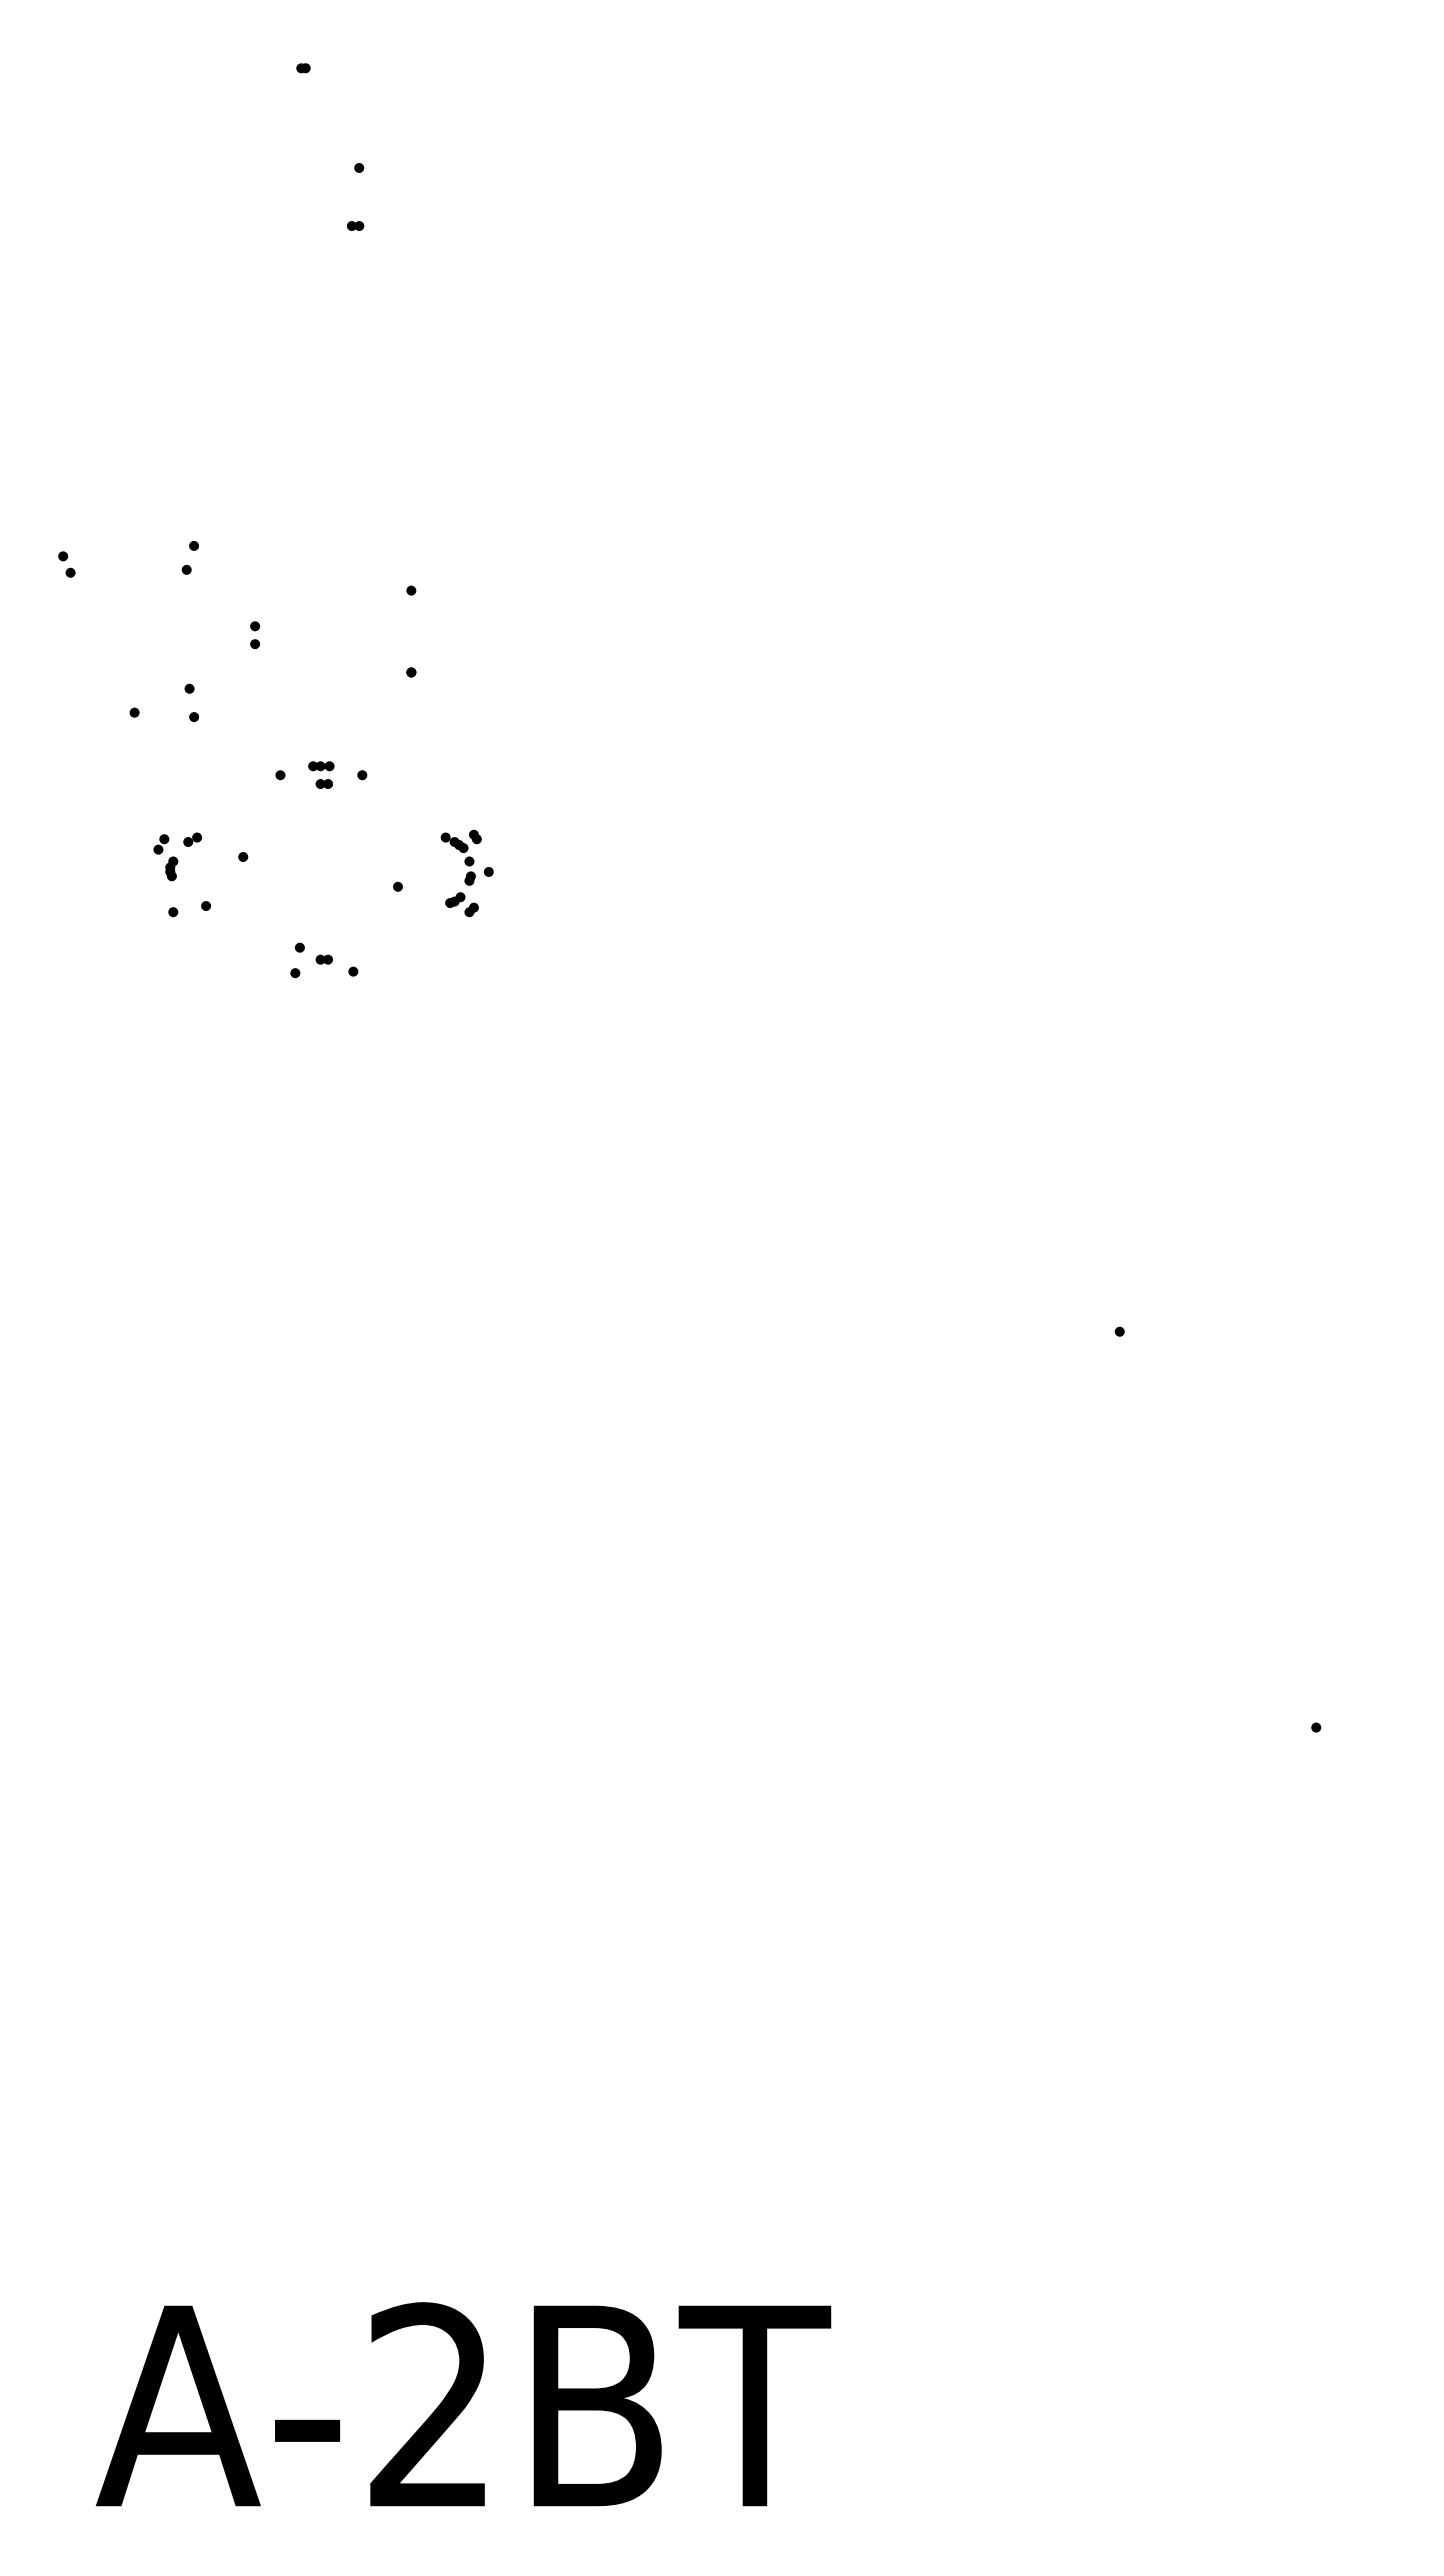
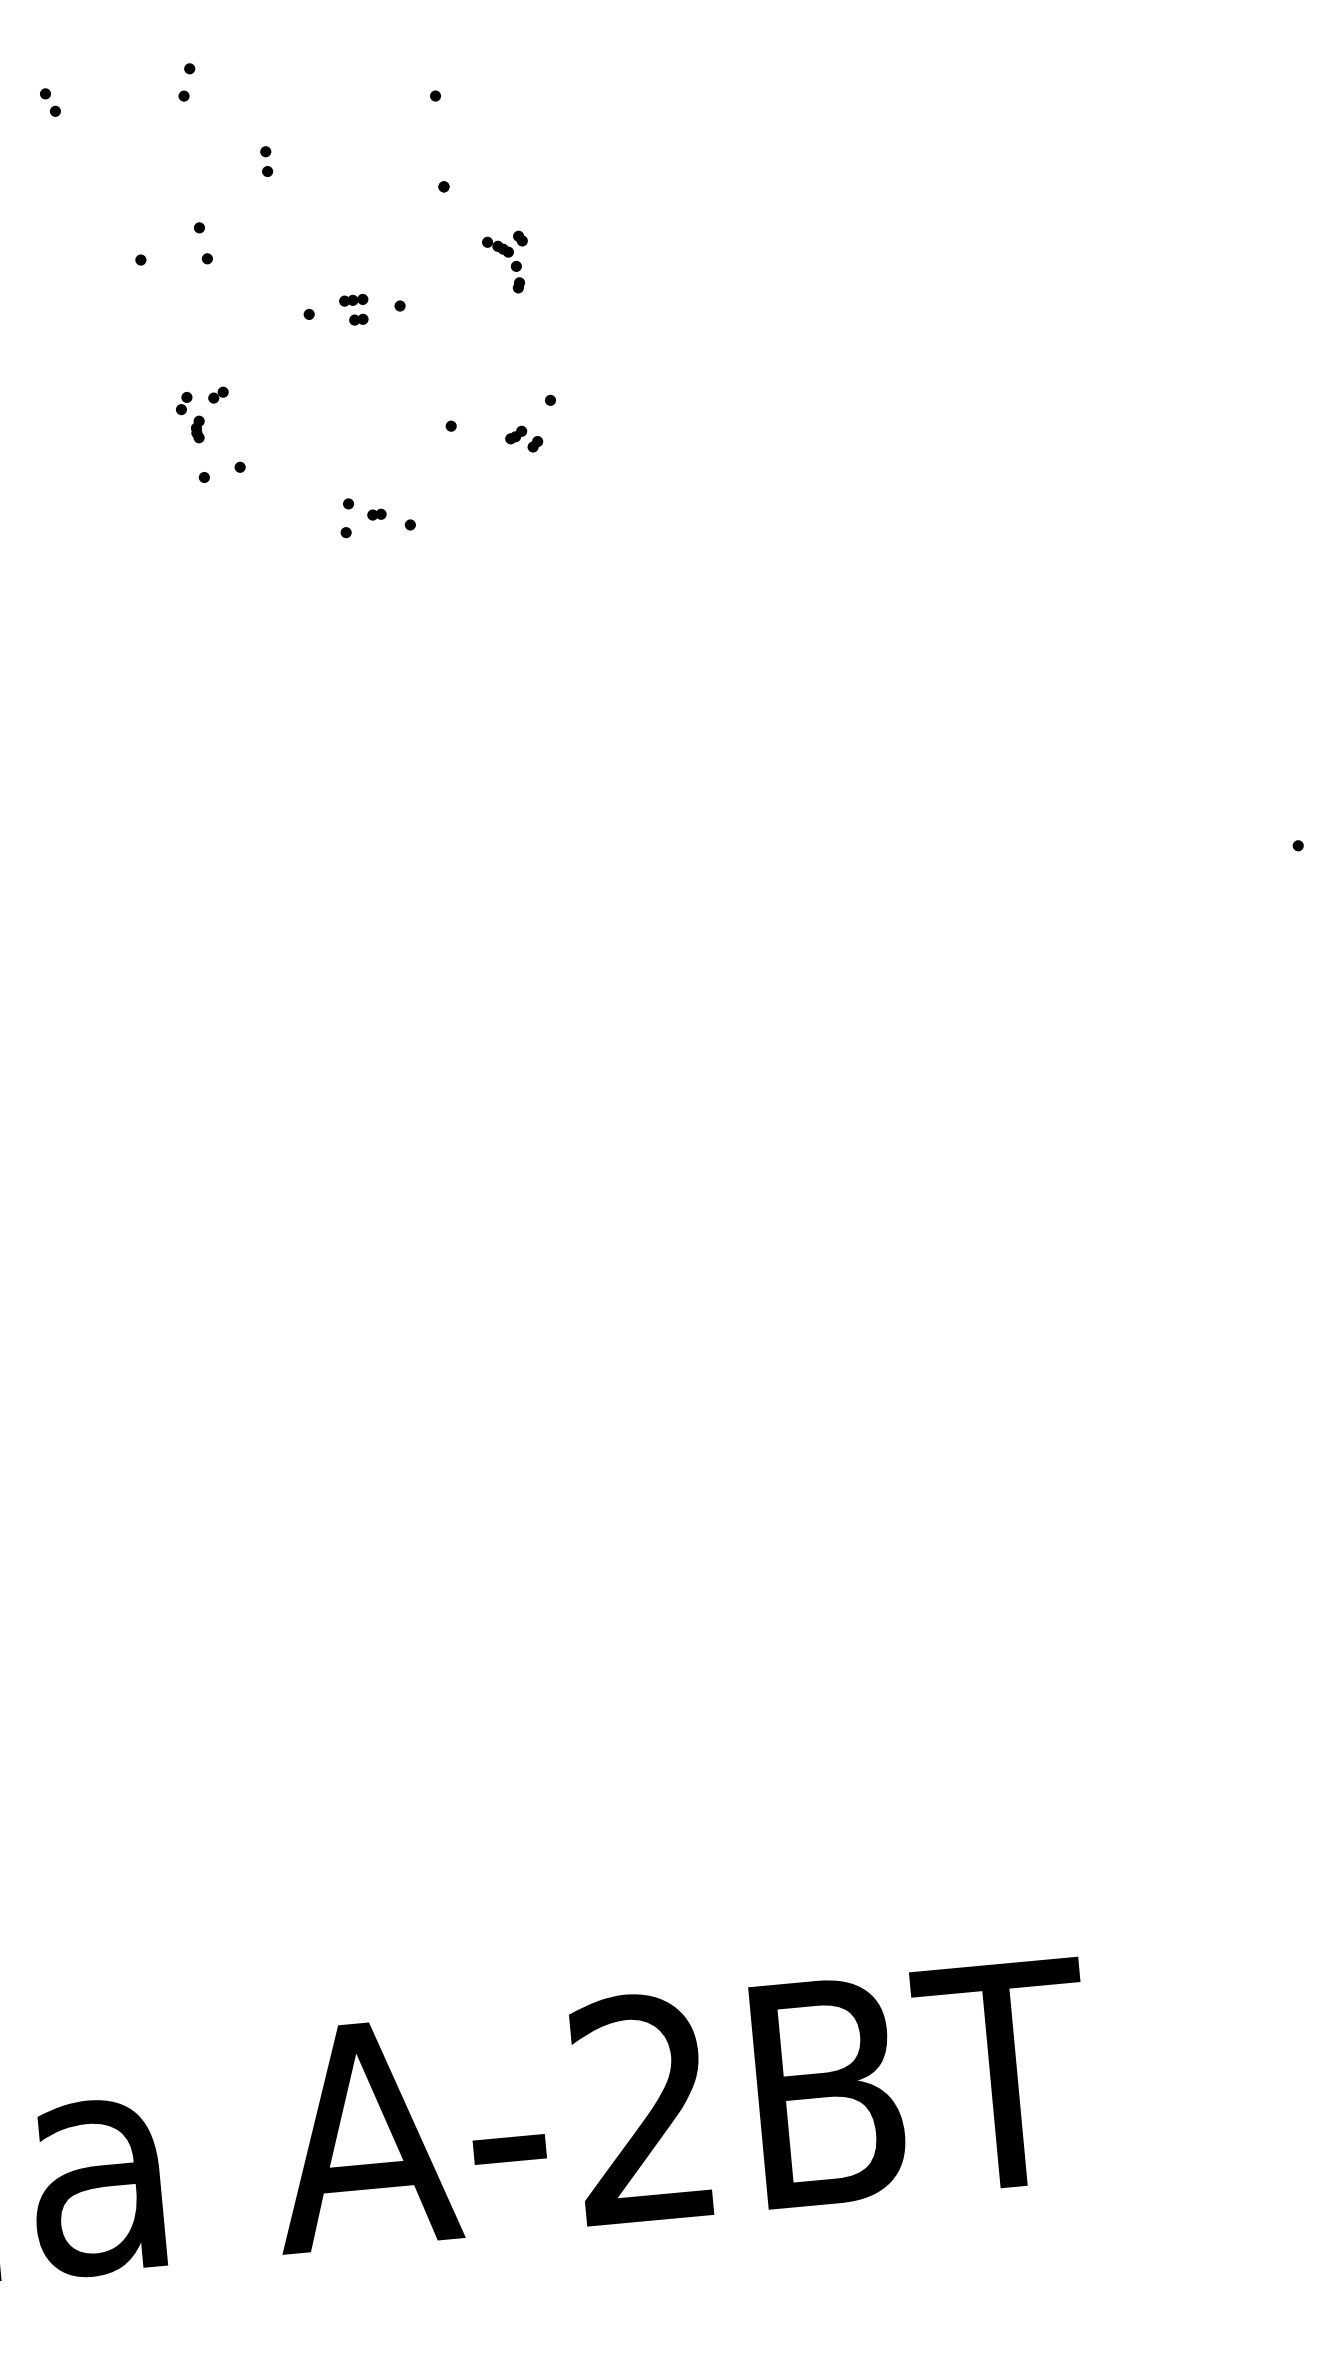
fill: (243, 856) -> (276, 408), removed
part: (460, 857) -> (506, 262), moved

